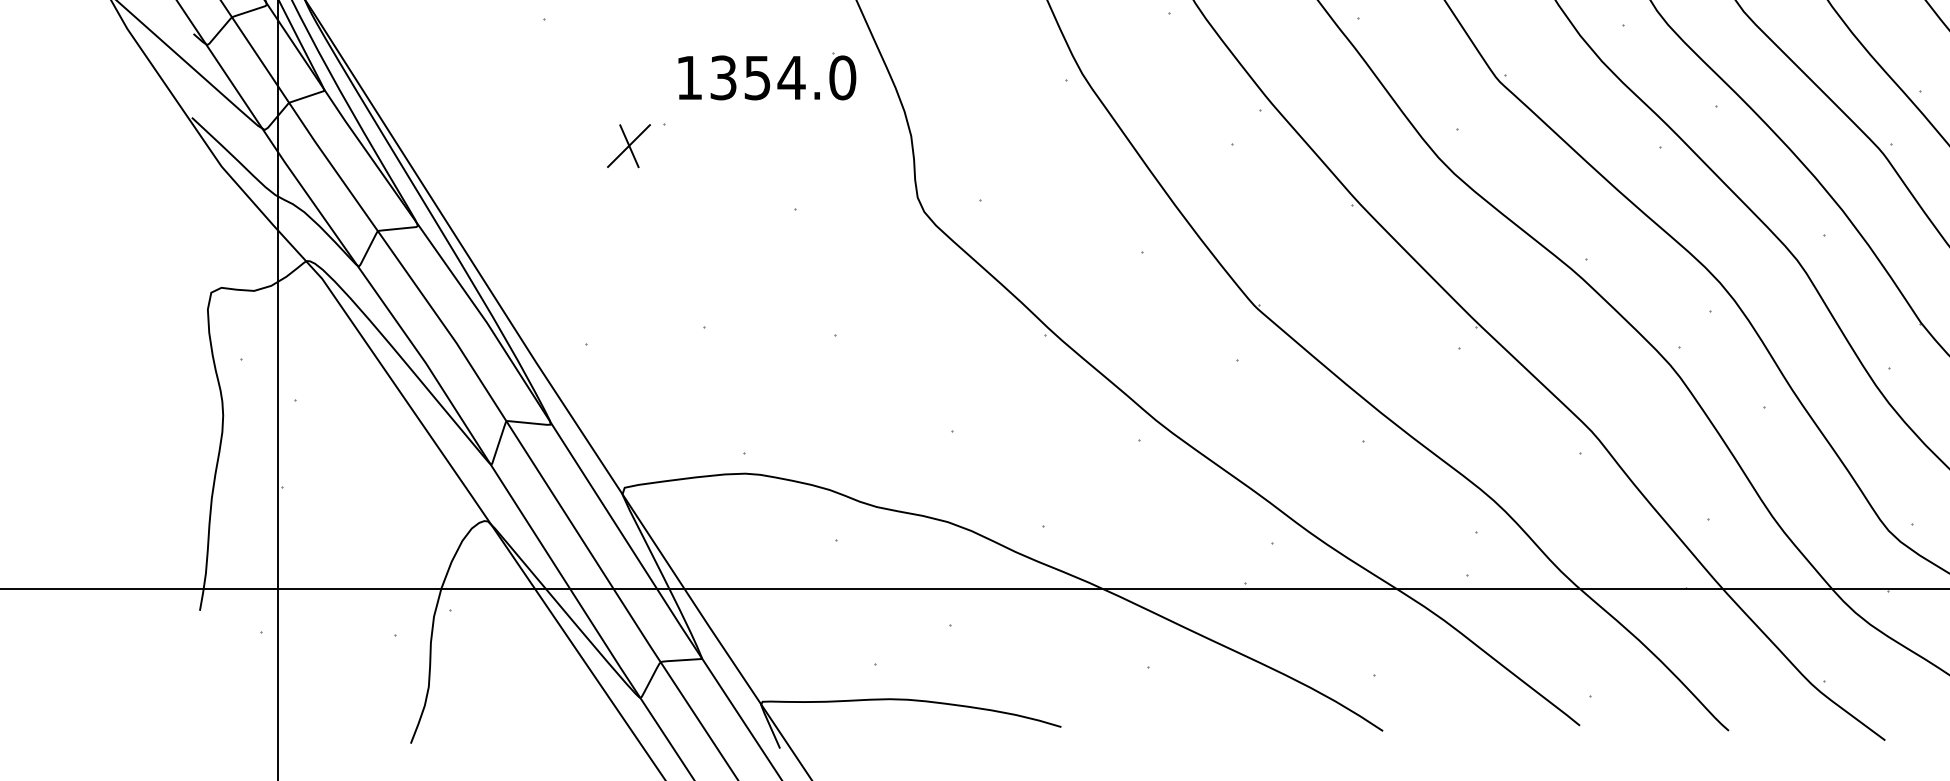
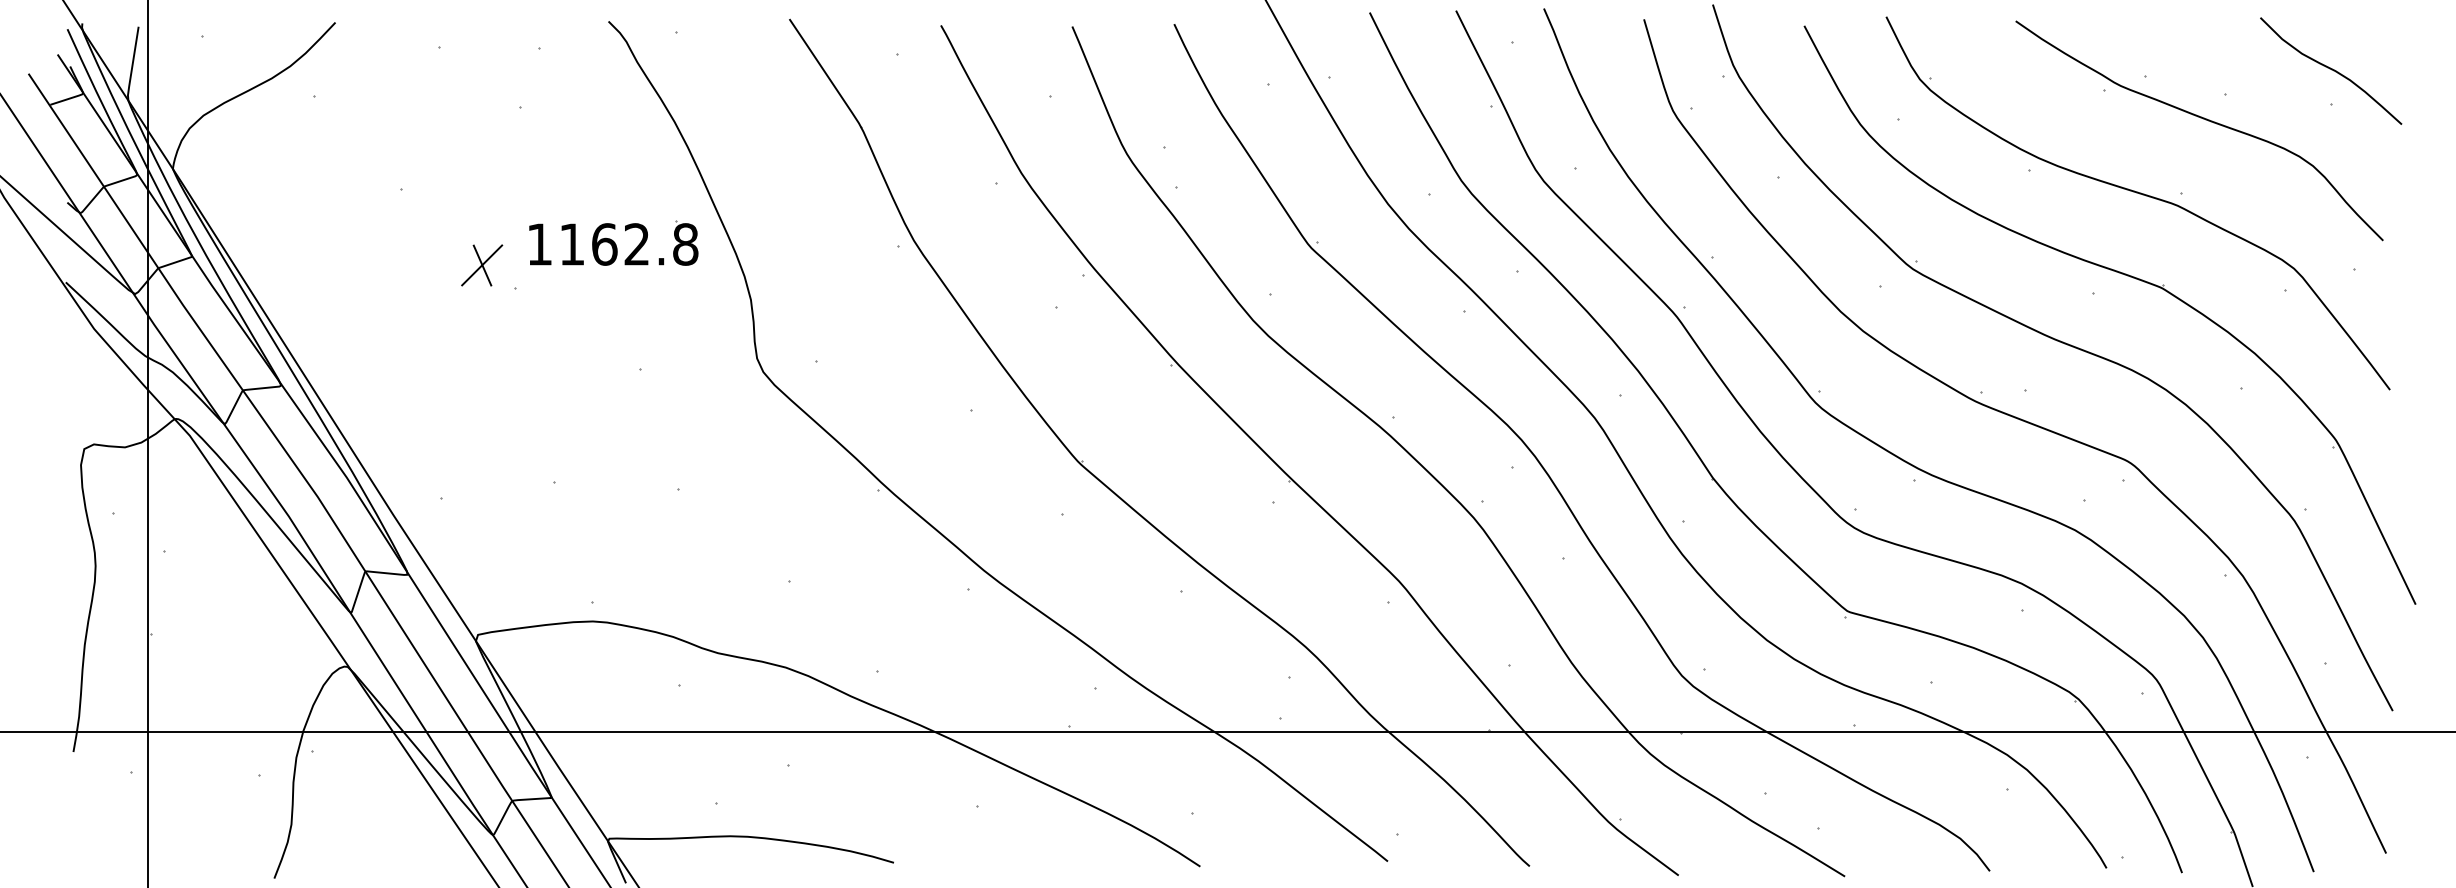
text: (783, 77) -> (629, 244), 1354.0 -> 1162.8
part: (629, 146) -> (482, 265), moved

